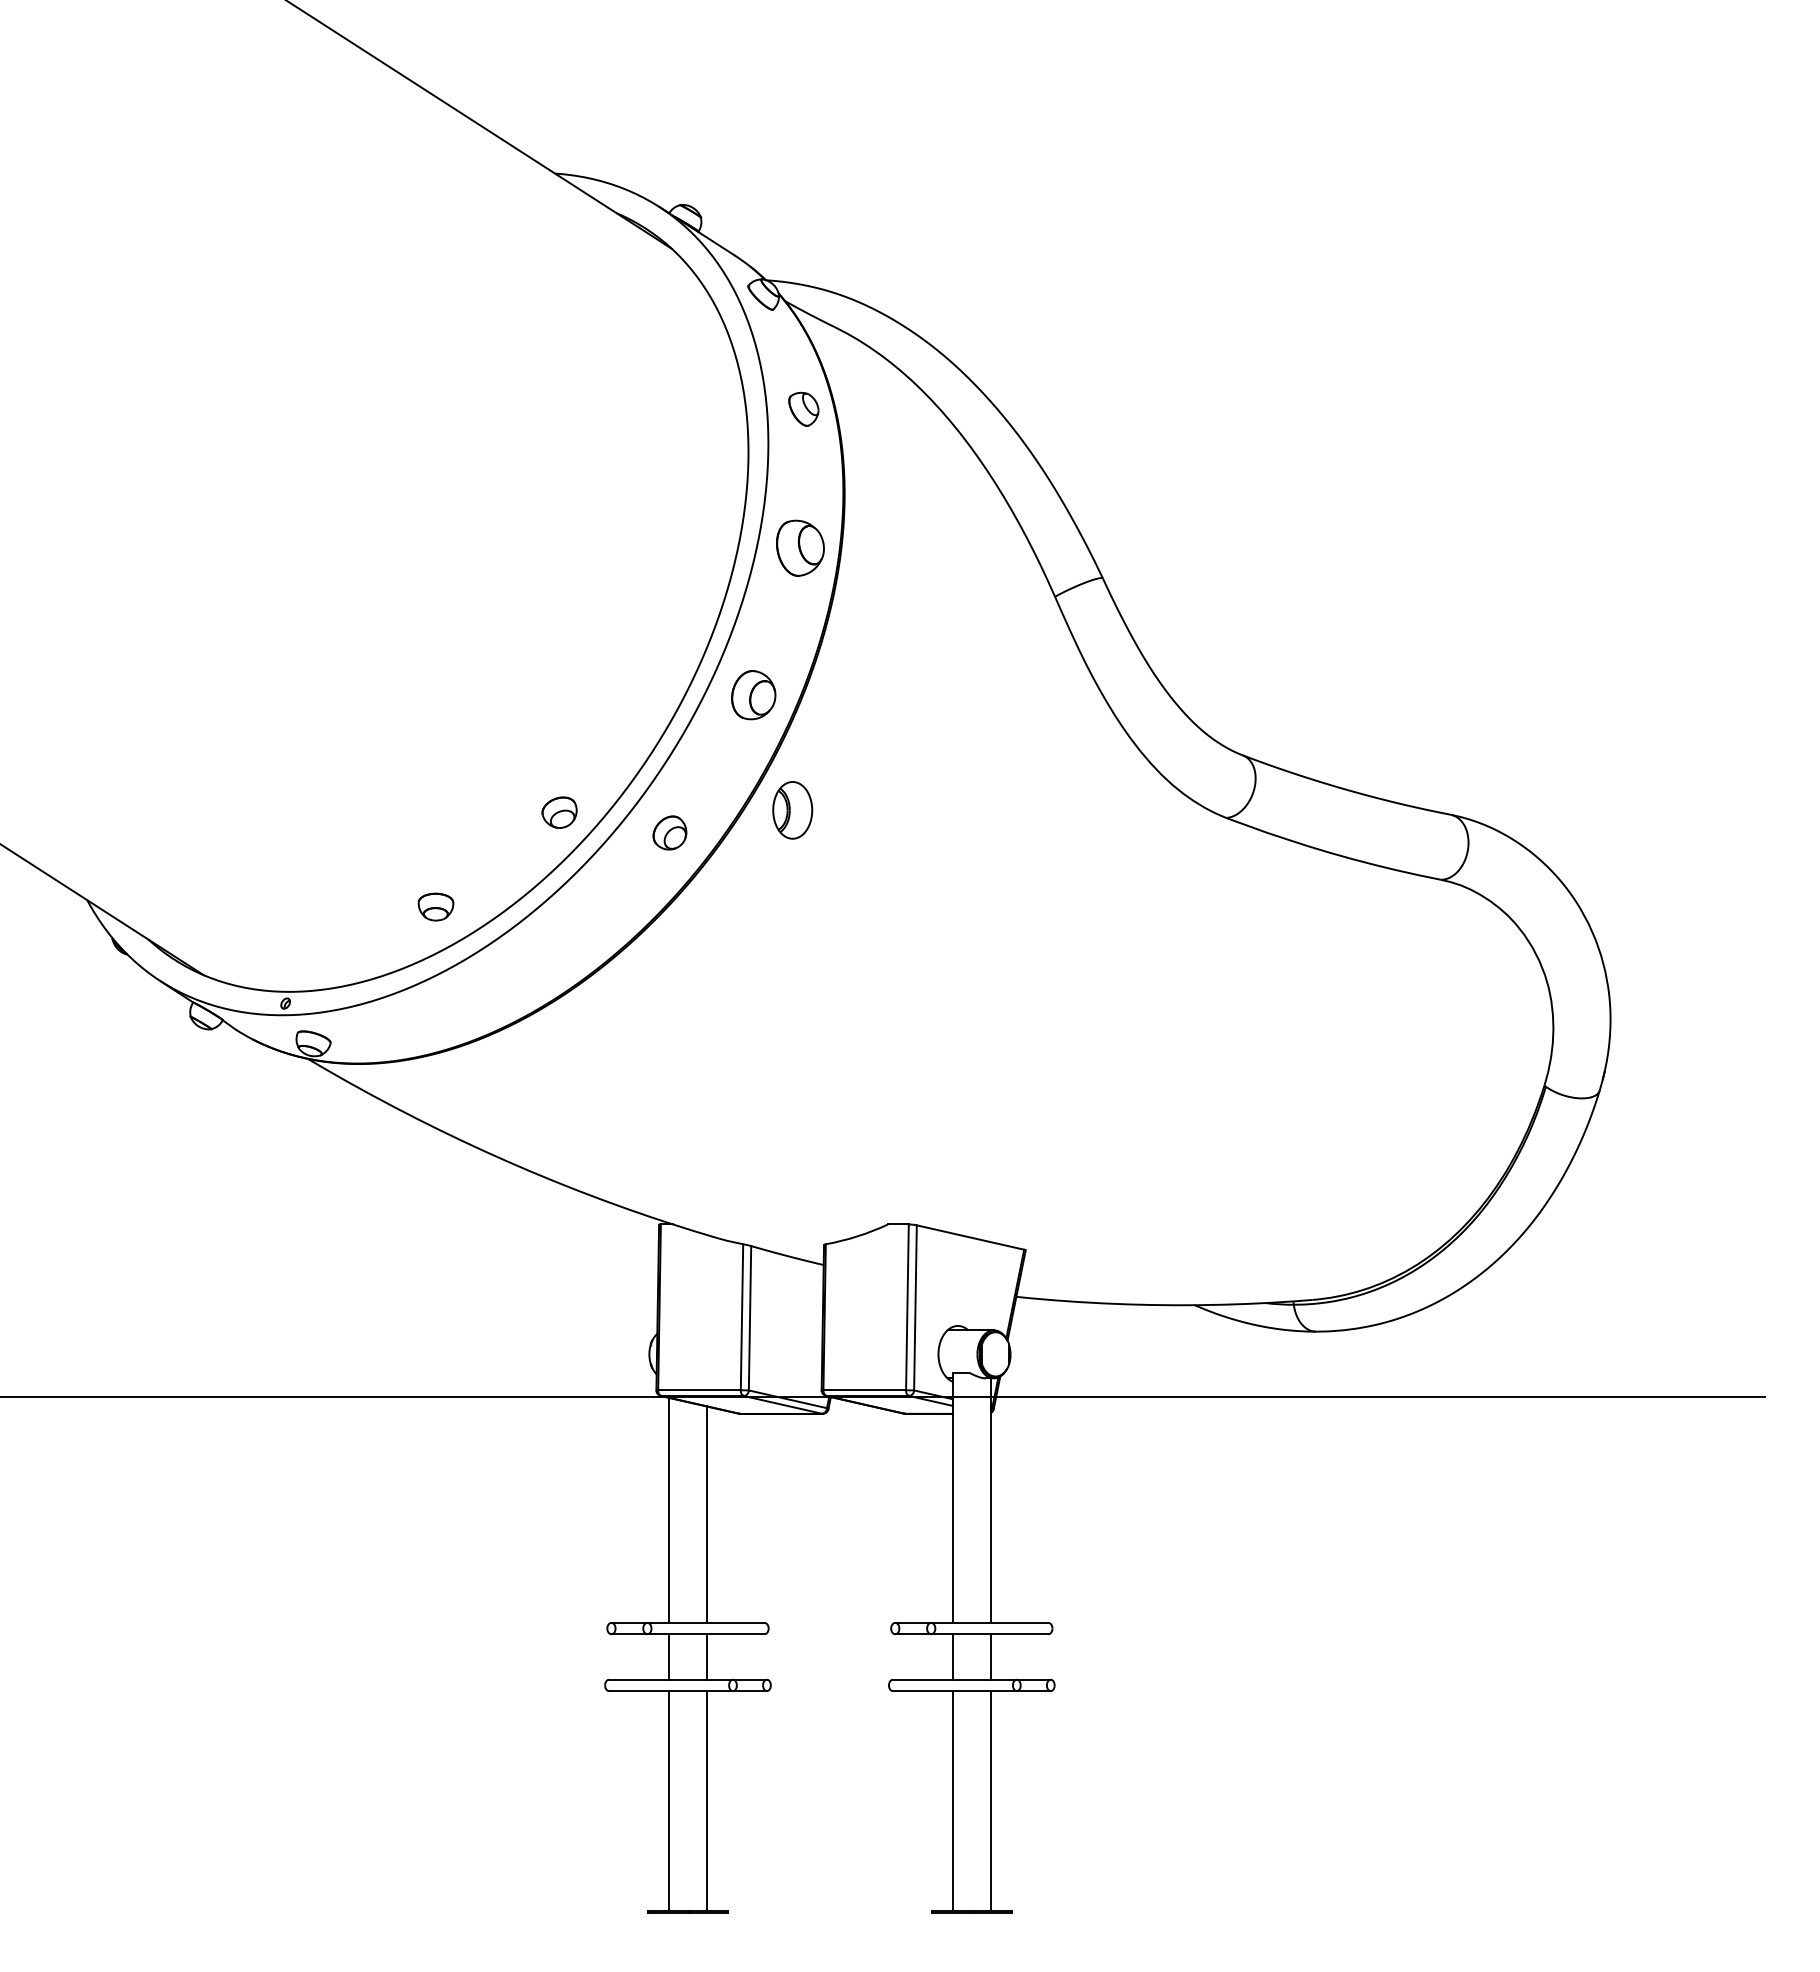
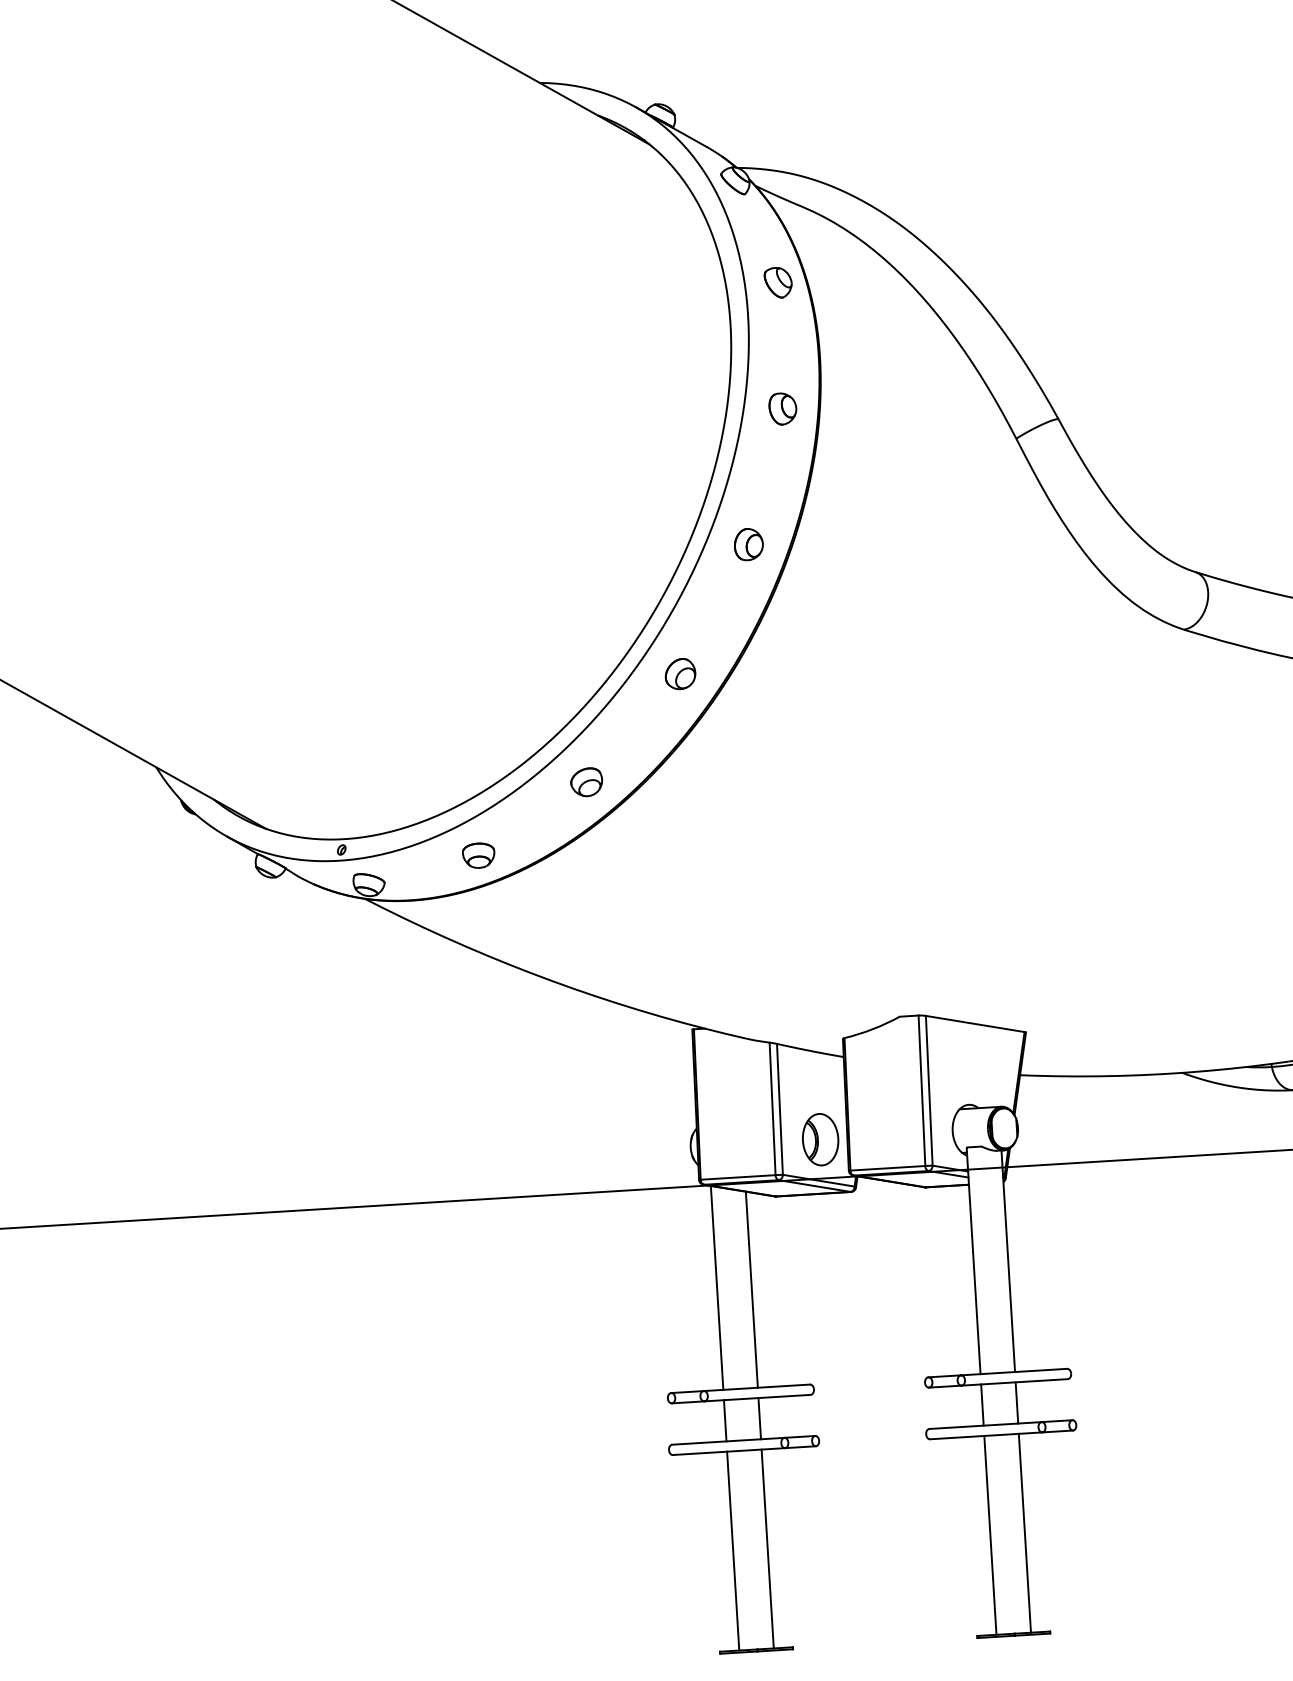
part: (800, 548) -> (783, 409), size x0.62
part: (753, 694) -> (748, 543), size x0.71
part: (792, 810) -> (820, 1139), moved
part: (559, 812) -> (586, 782), moved
part: (435, 906) -> (478, 855), moved

